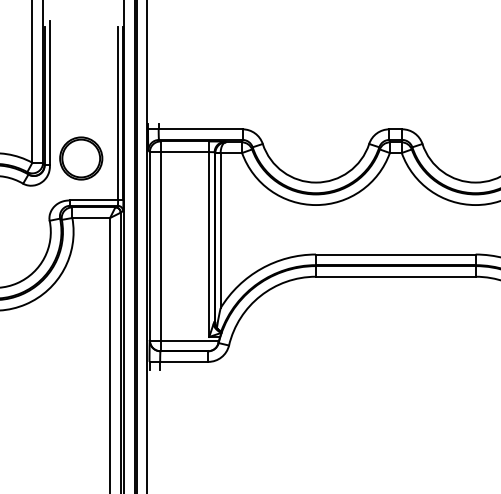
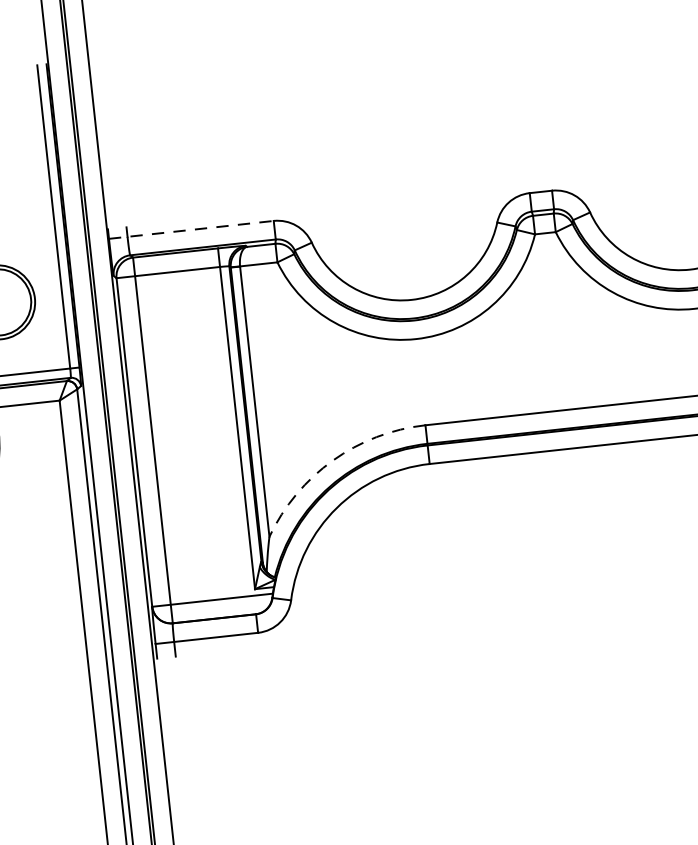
line: (195, 129) -> (191, 230), solid -> dashed
arc: (261, 268) -> (333, 459), solid -> dashed

